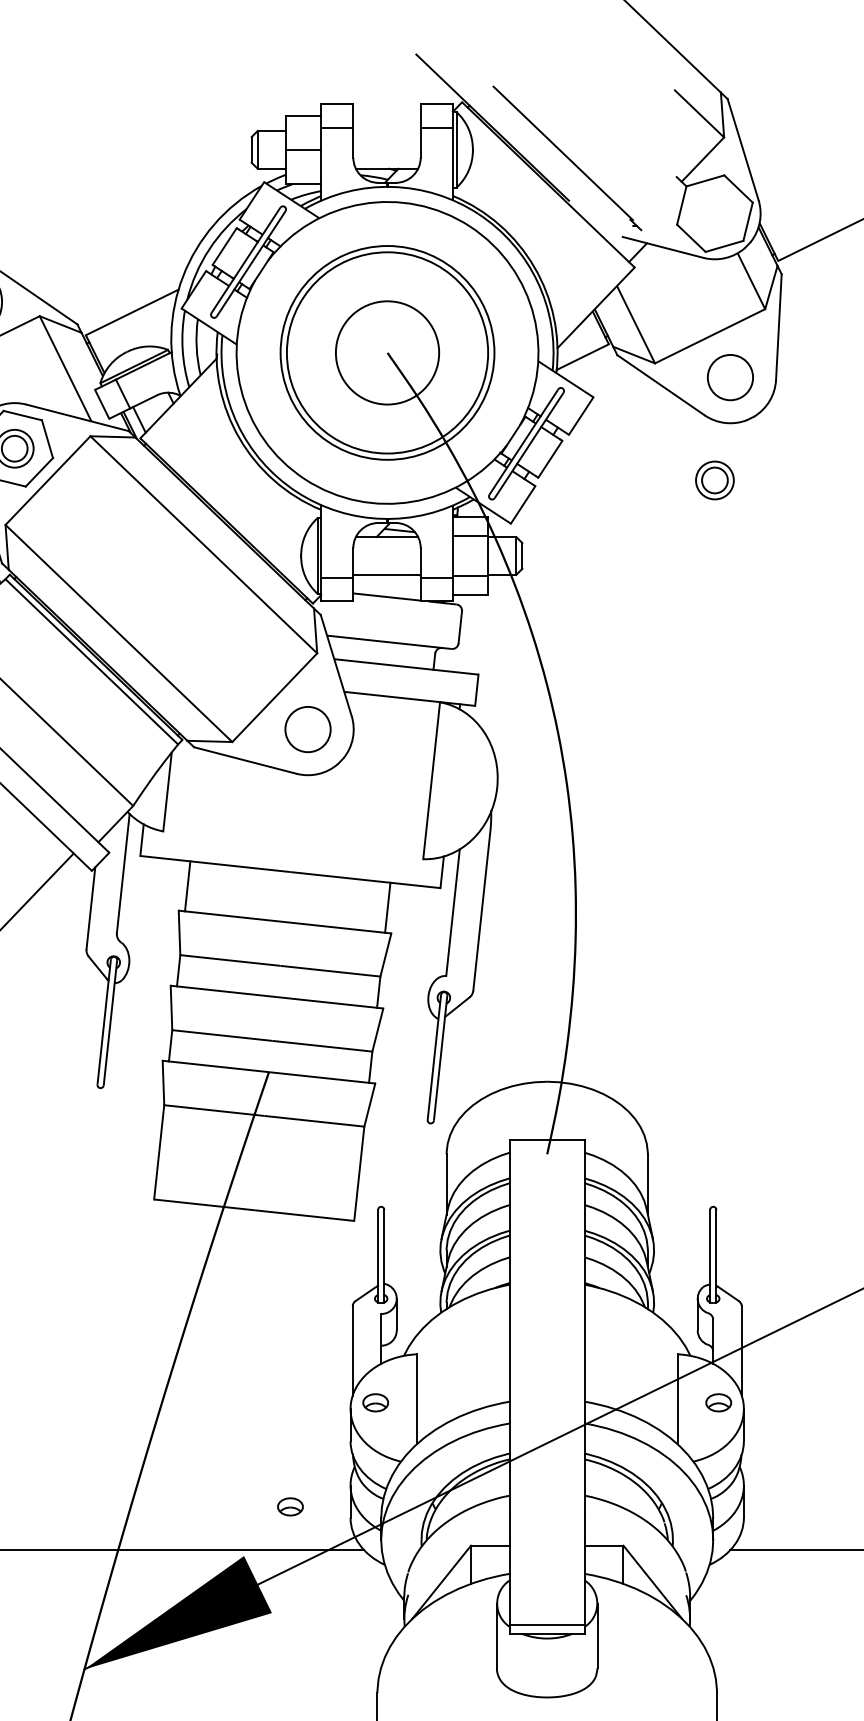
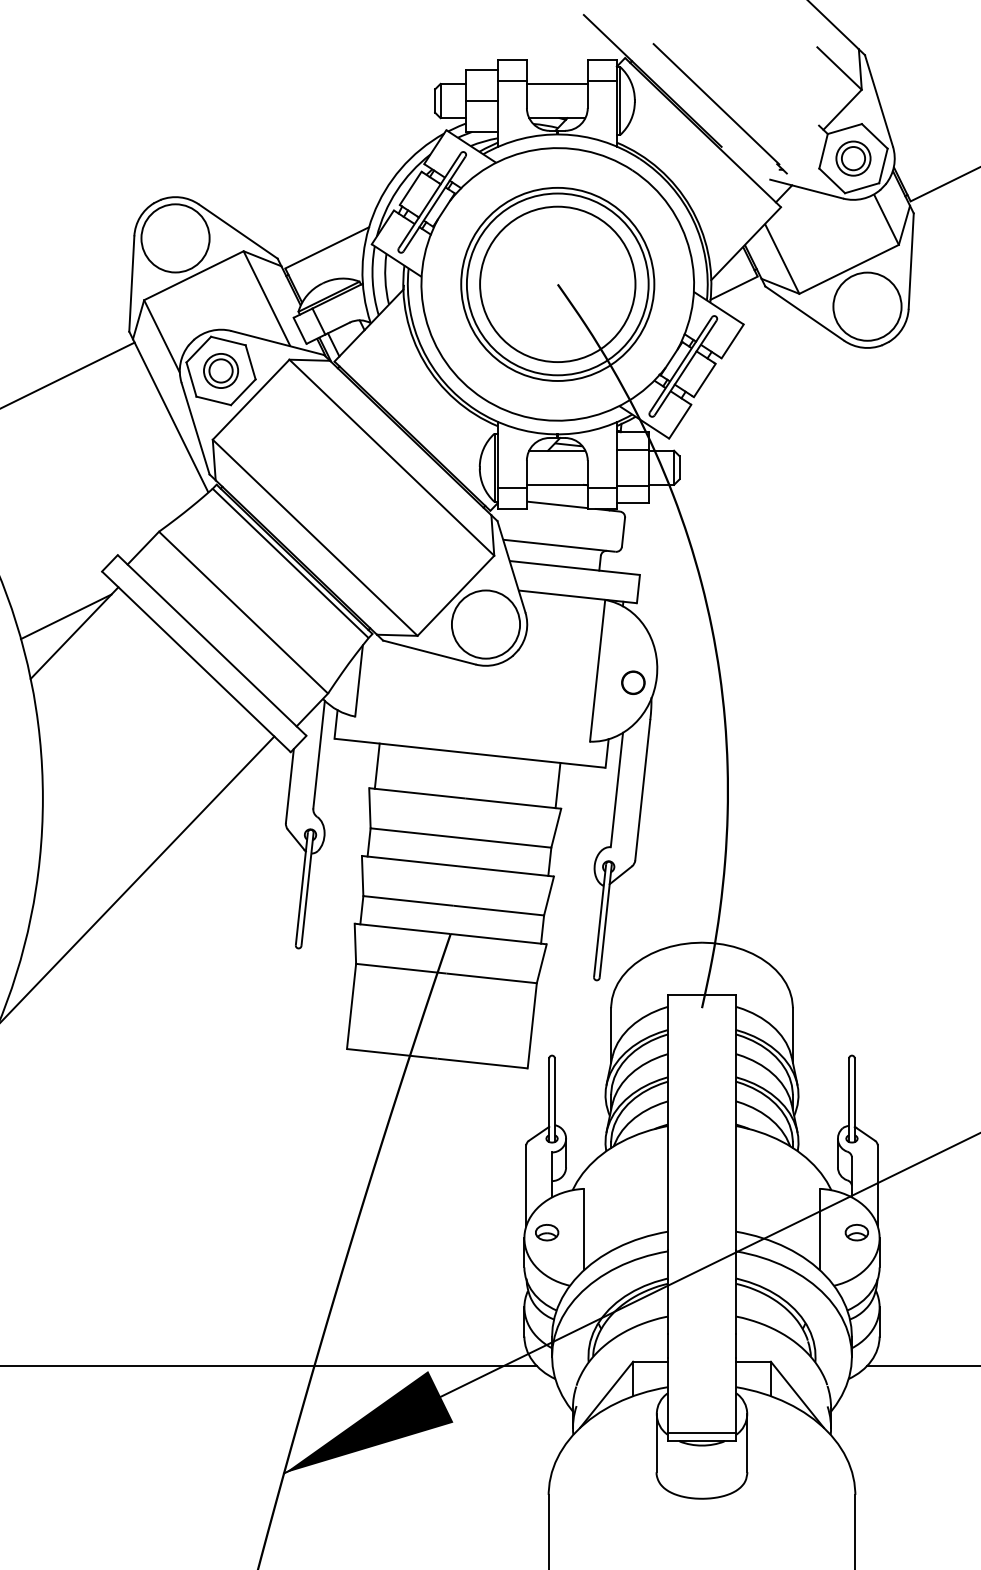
line: (386, 130) -> (556, 83), added
circle: (387, 353) -> (557, 284), size x1.67
circle: (730, 377) -> (867, 306), size x1.67
part: (714, 480) -> (853, 158), moved
circle: (307, 729) -> (485, 624), size x1.67
circle: (471, 793) -> (633, 682), added
part: (290, 1506) -> (470, 1326), removed

